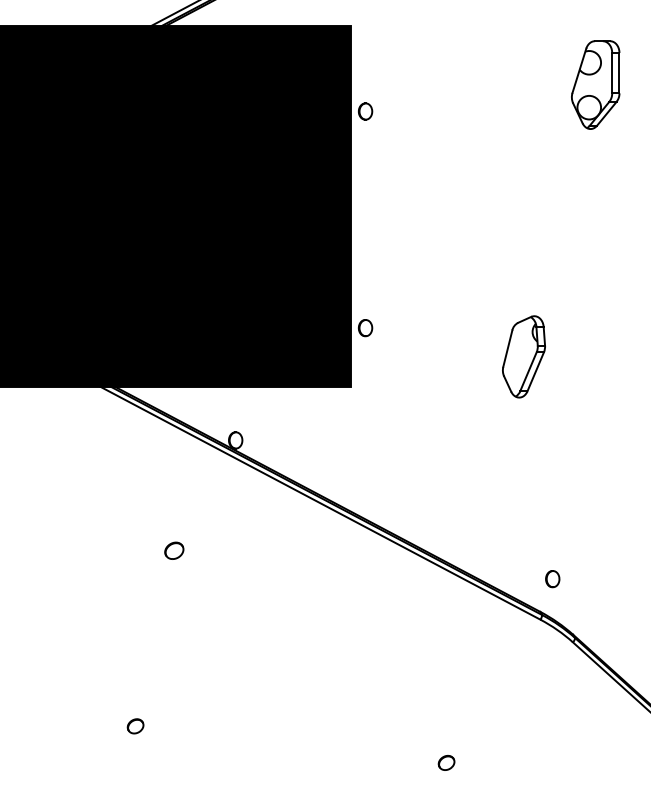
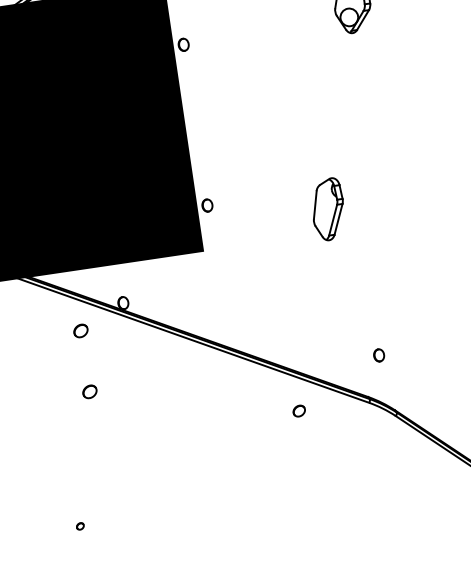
part: (174, 468) -> (81, 330), added
part: (552, 579) -> (378, 355), moved
part: (135, 726) -> (80, 526), size x0.6
part: (446, 762) -> (299, 410), moved

